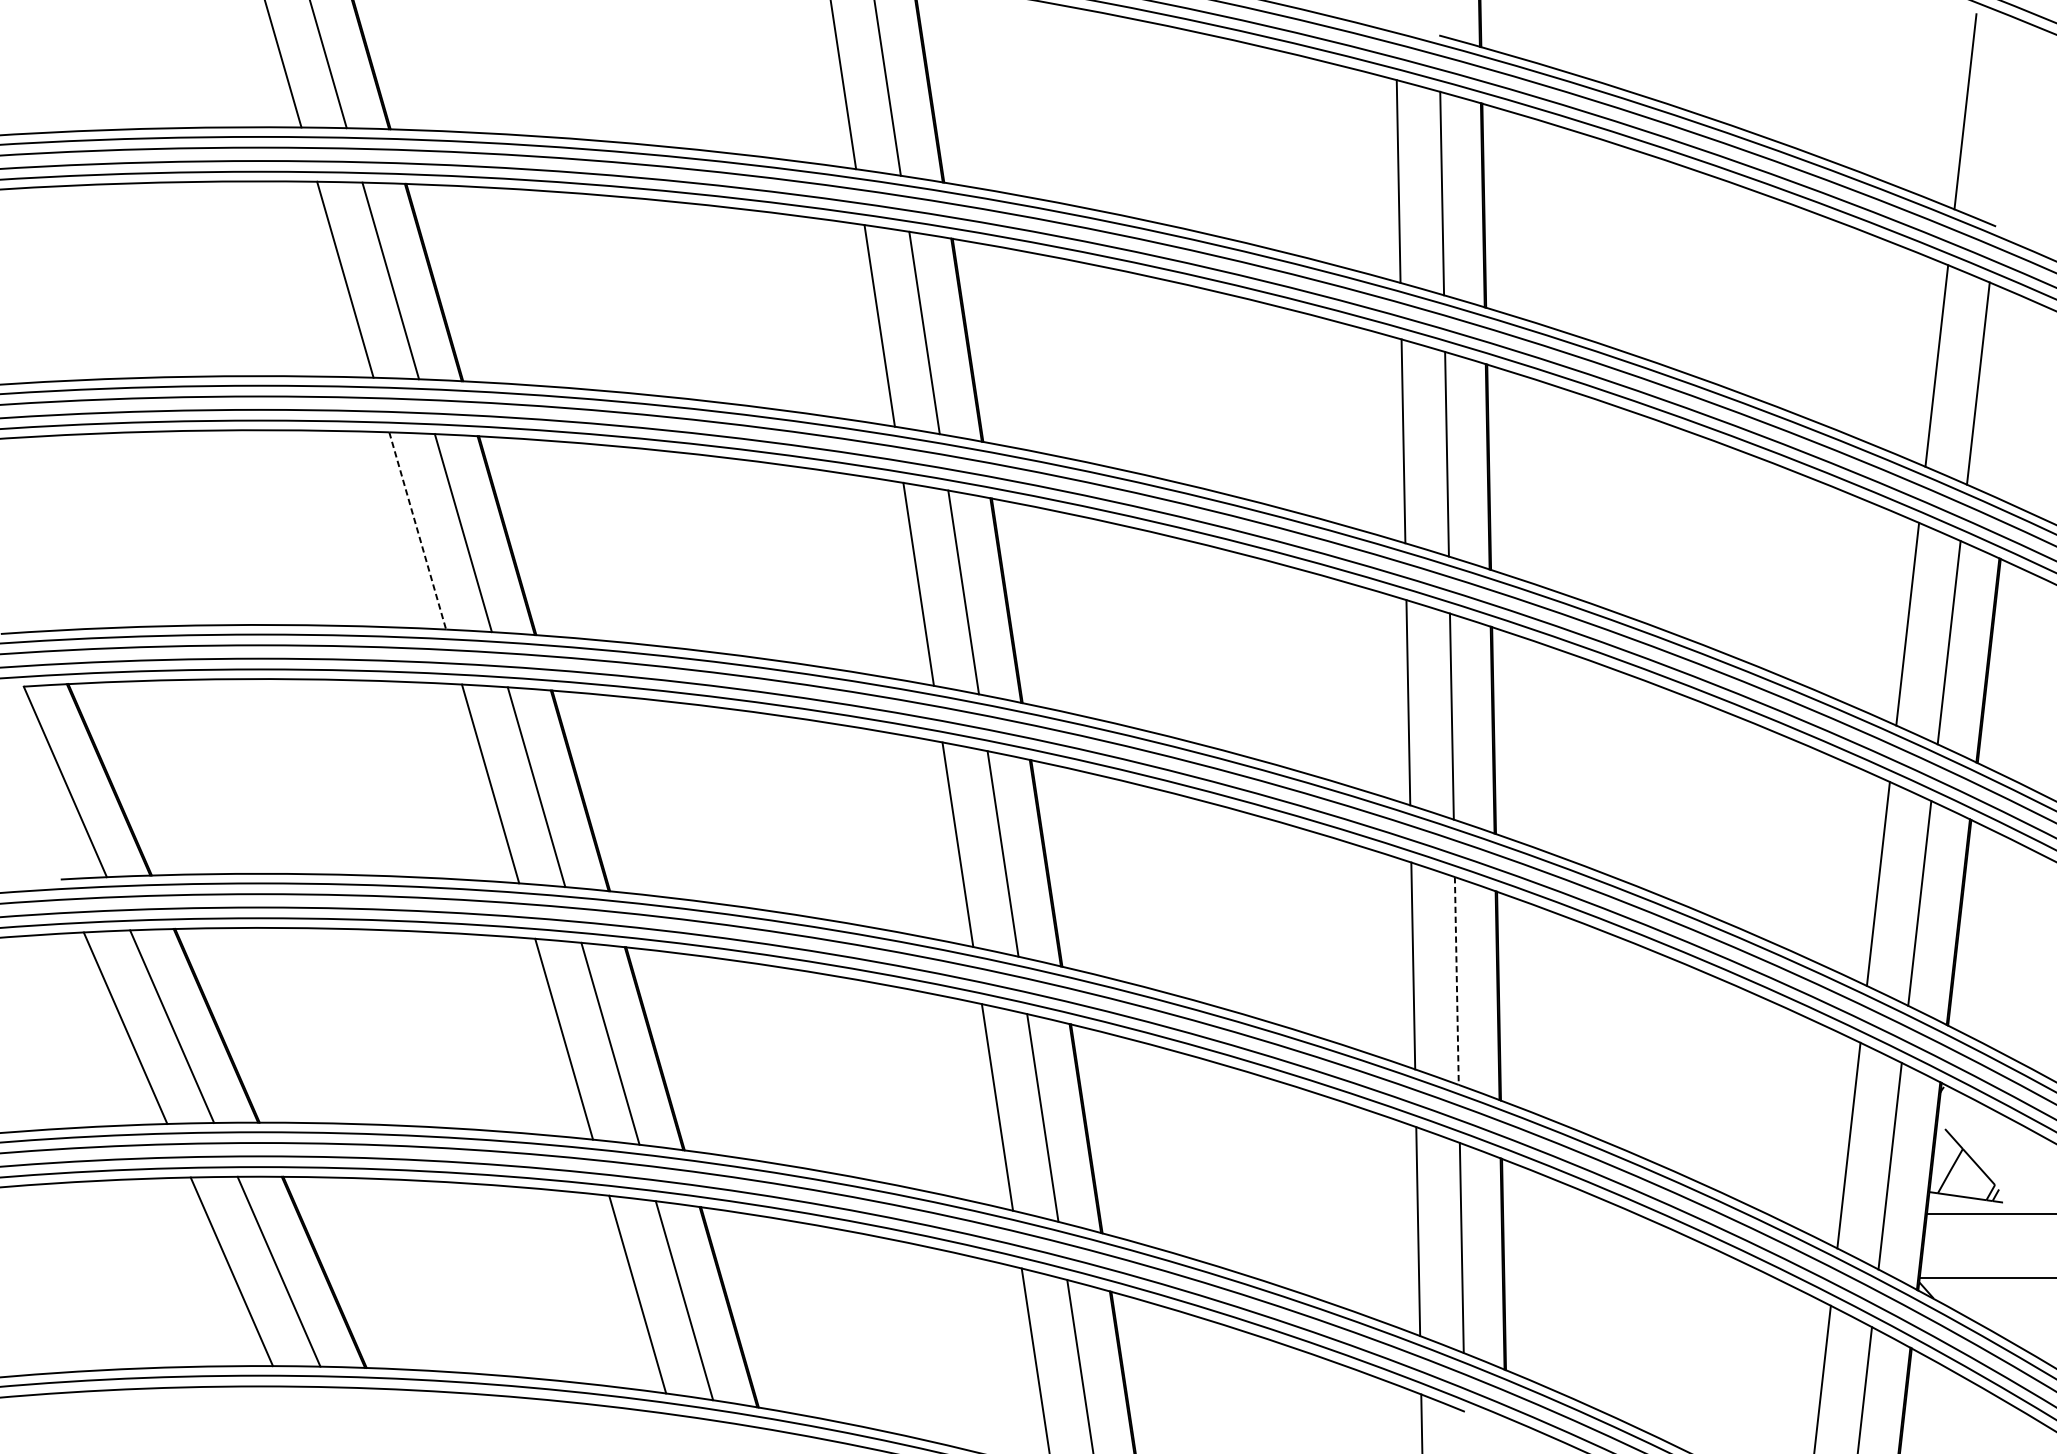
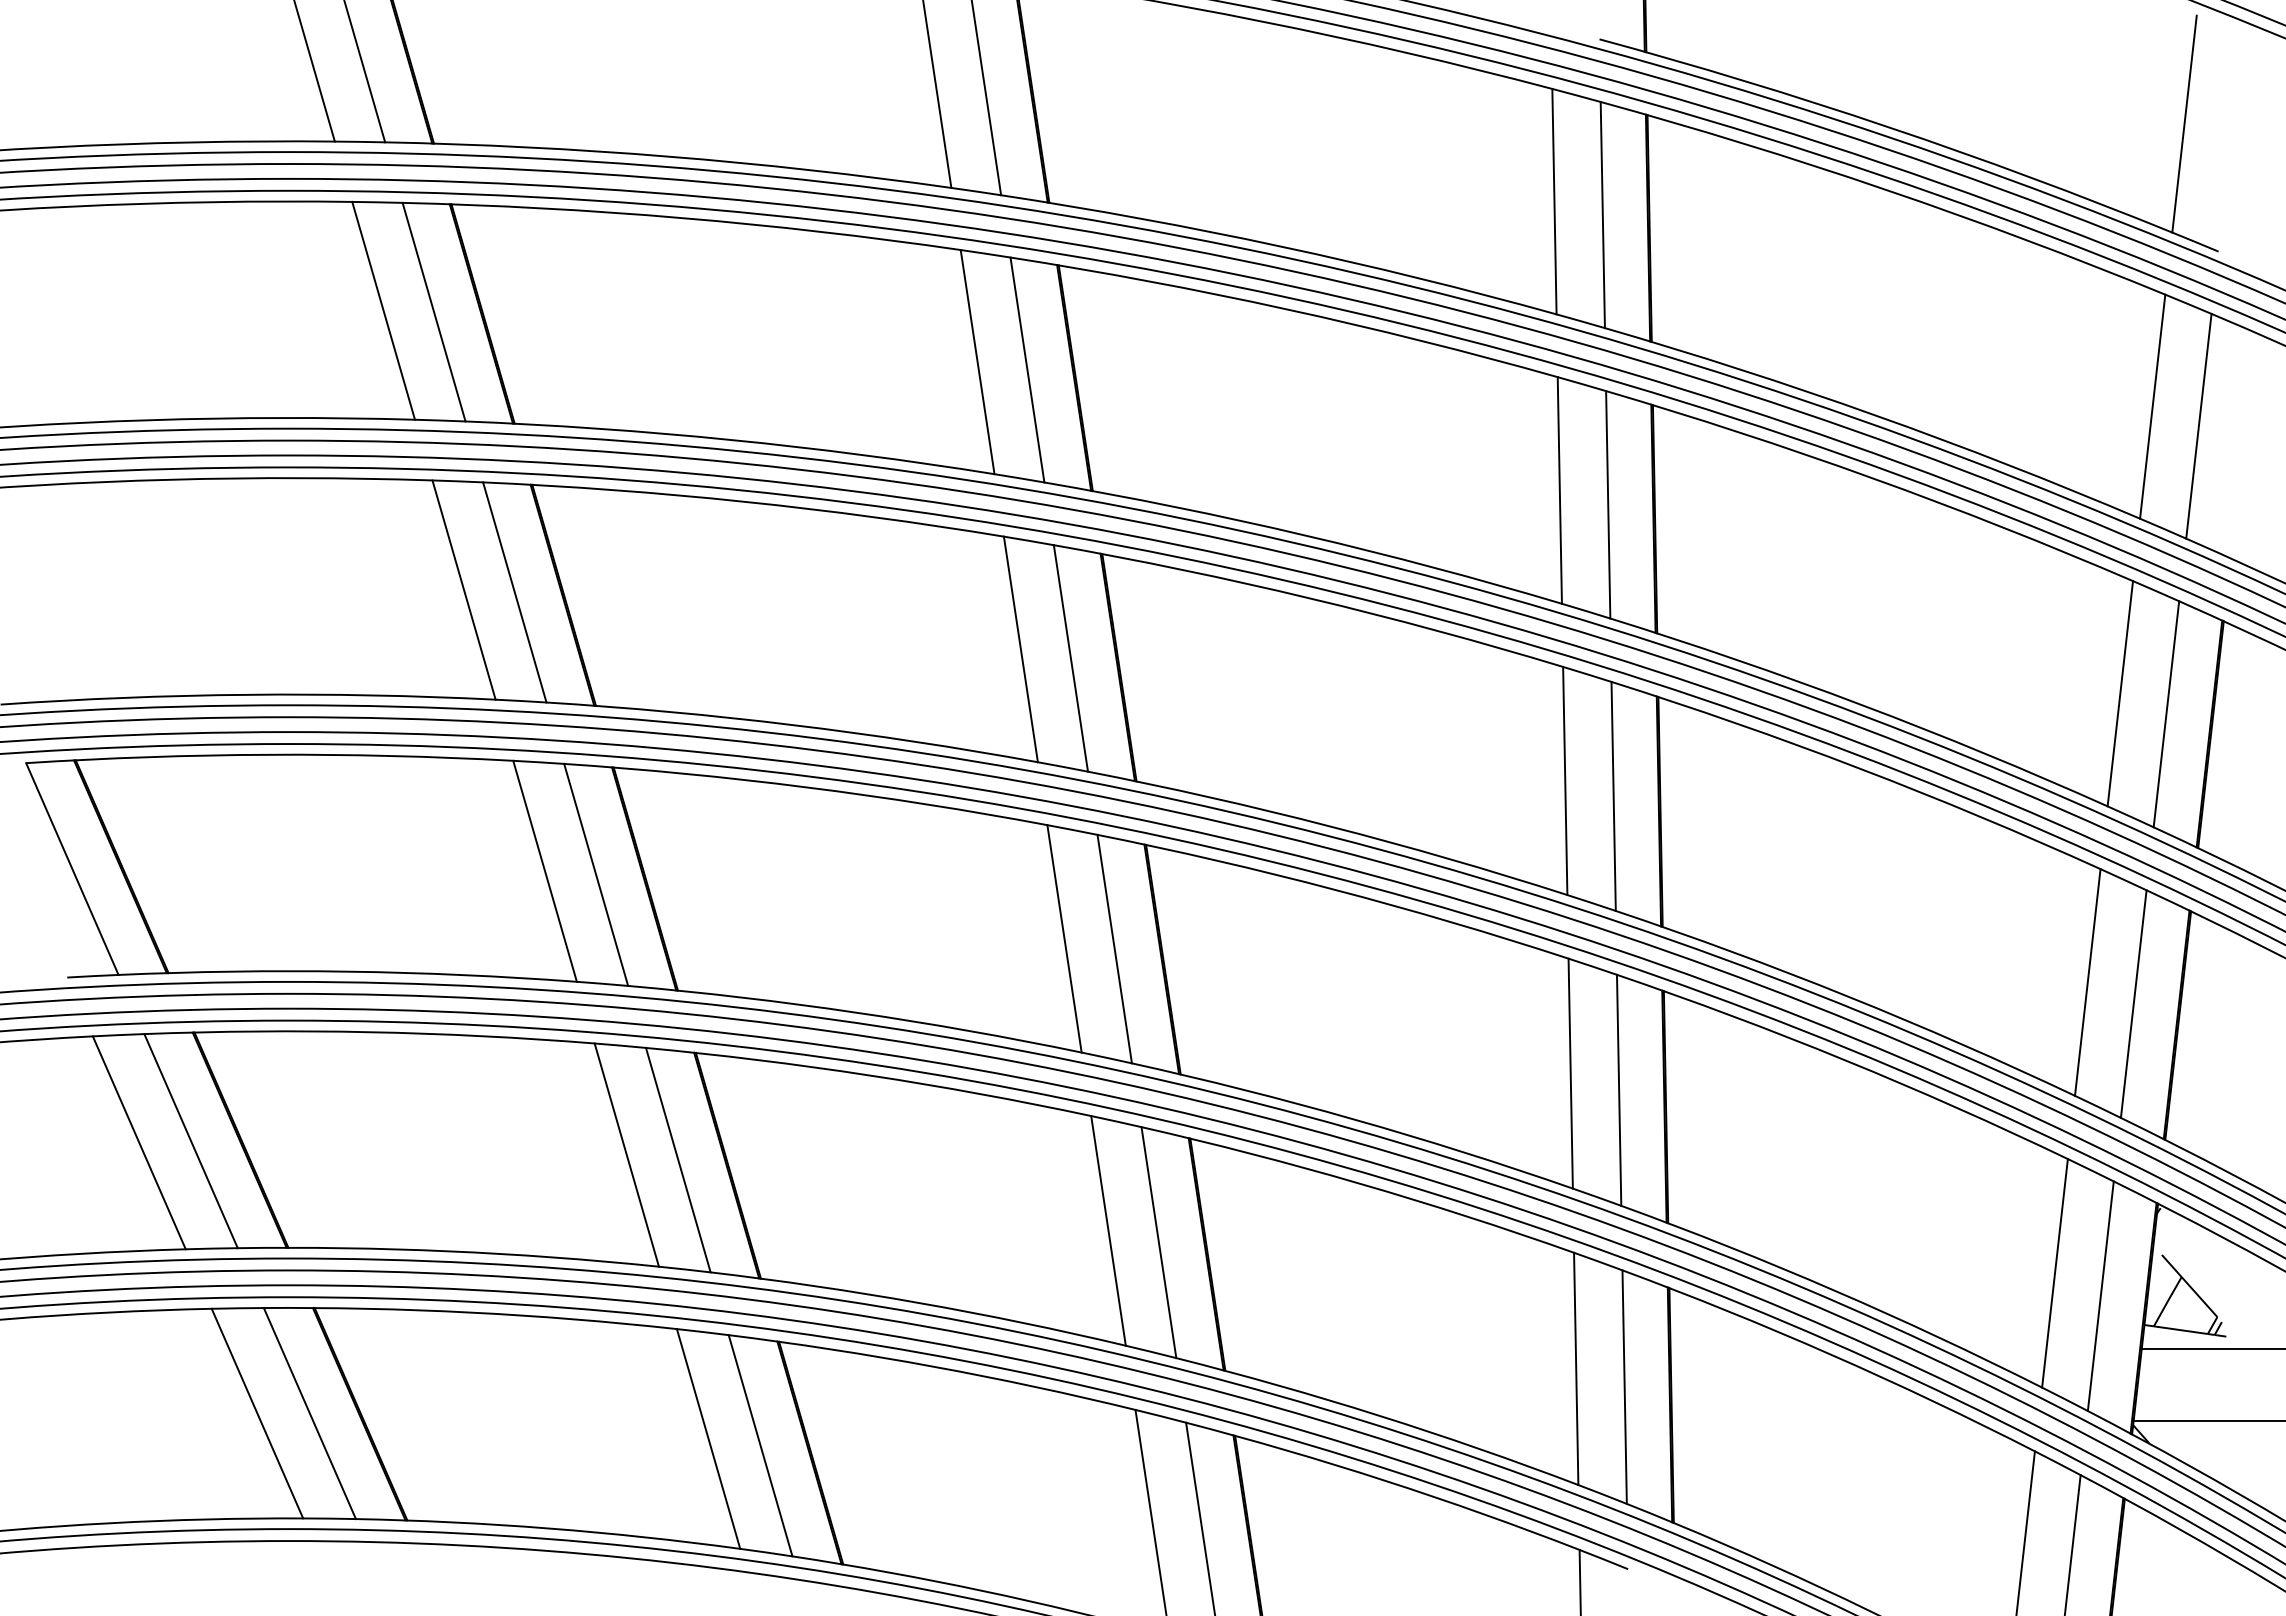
line: (418, 531) -> (464, 590), dashed -> solid
line: (1457, 981) -> (1619, 1090), dashed -> solid

